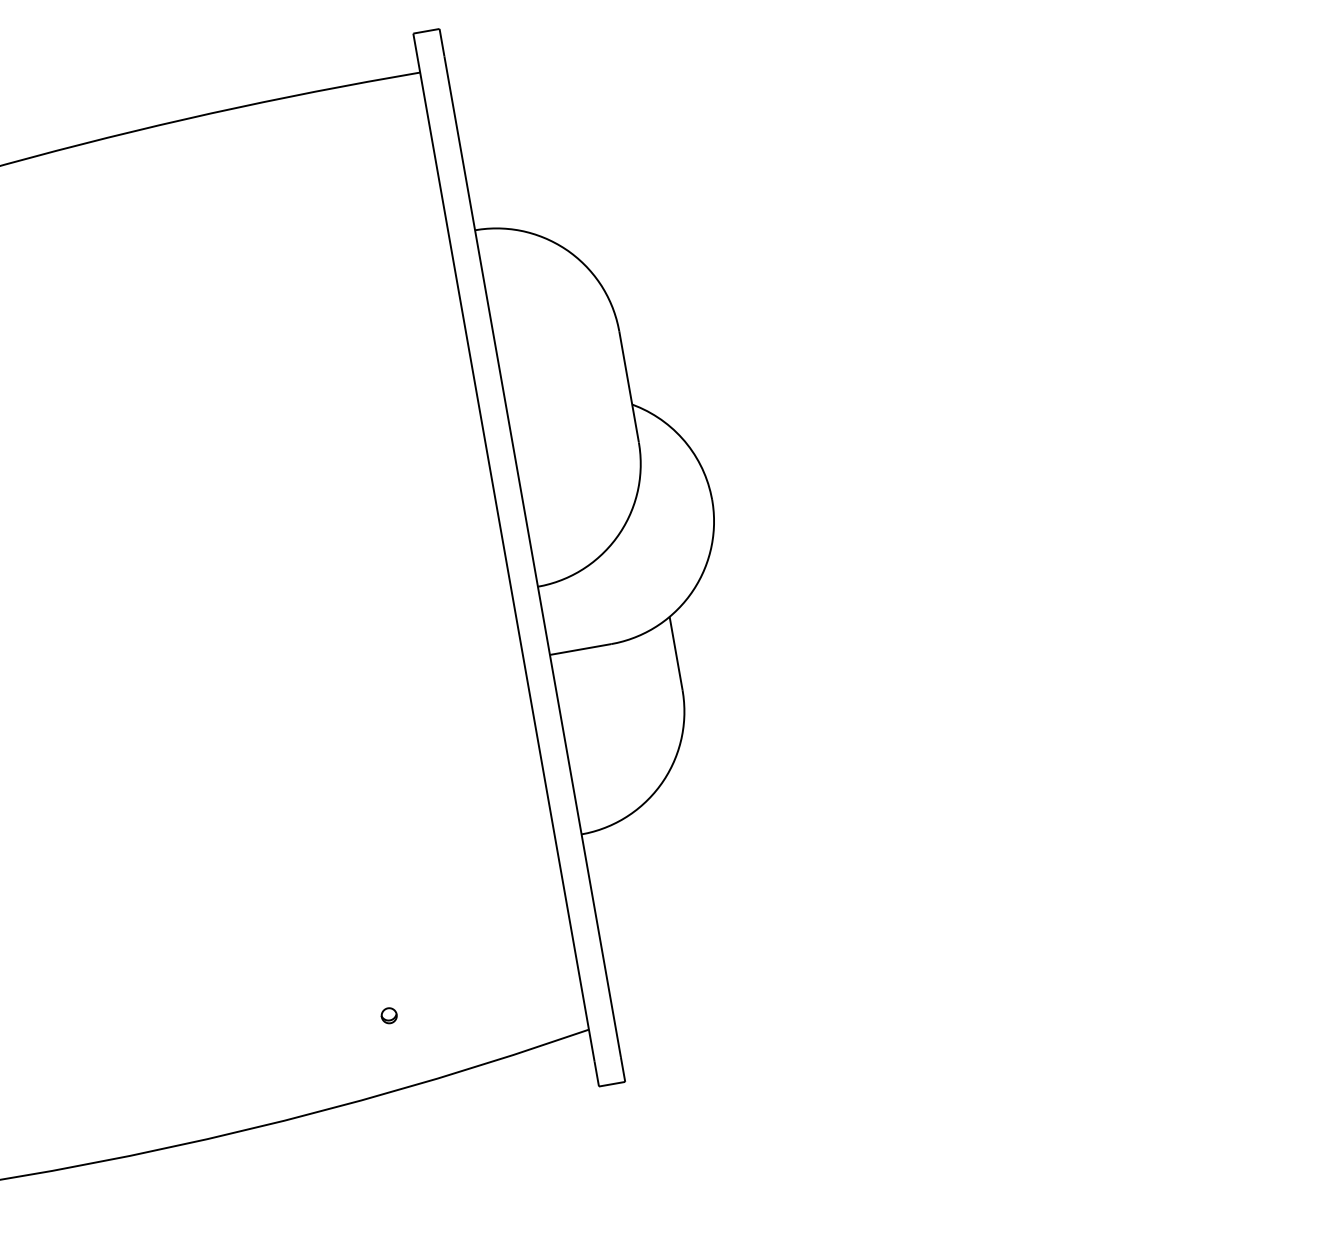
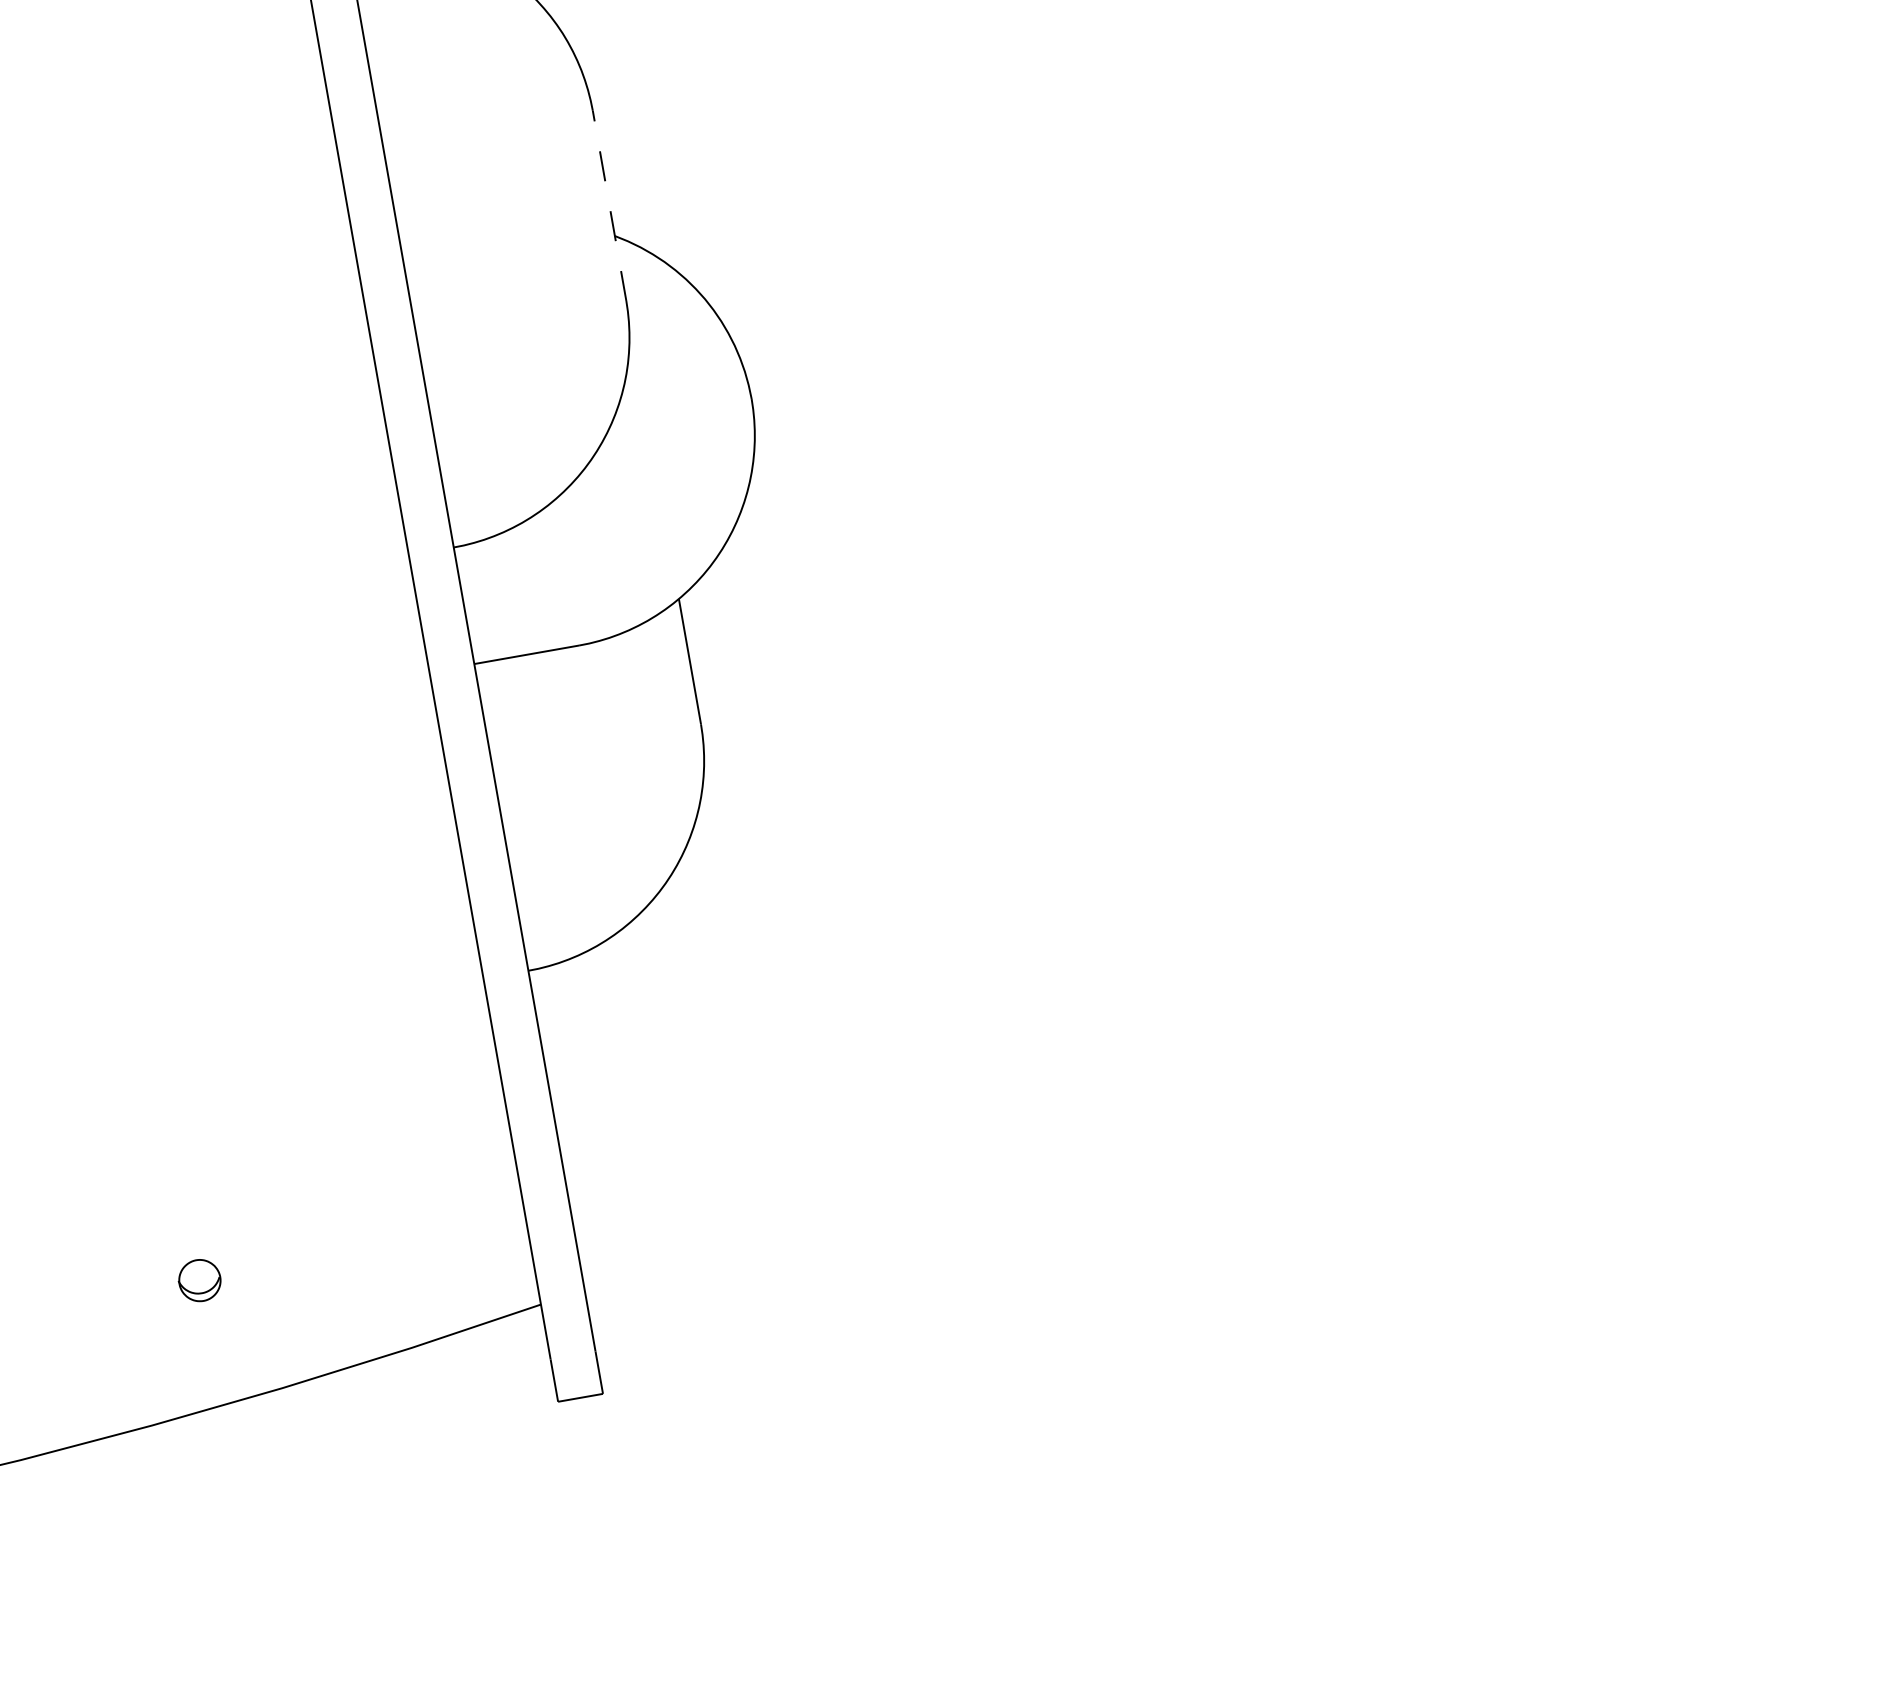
line: (629, 386) -> (610, 205), solid -> dashed
part: (388, 1015) -> (198, 1280), size x1.6

